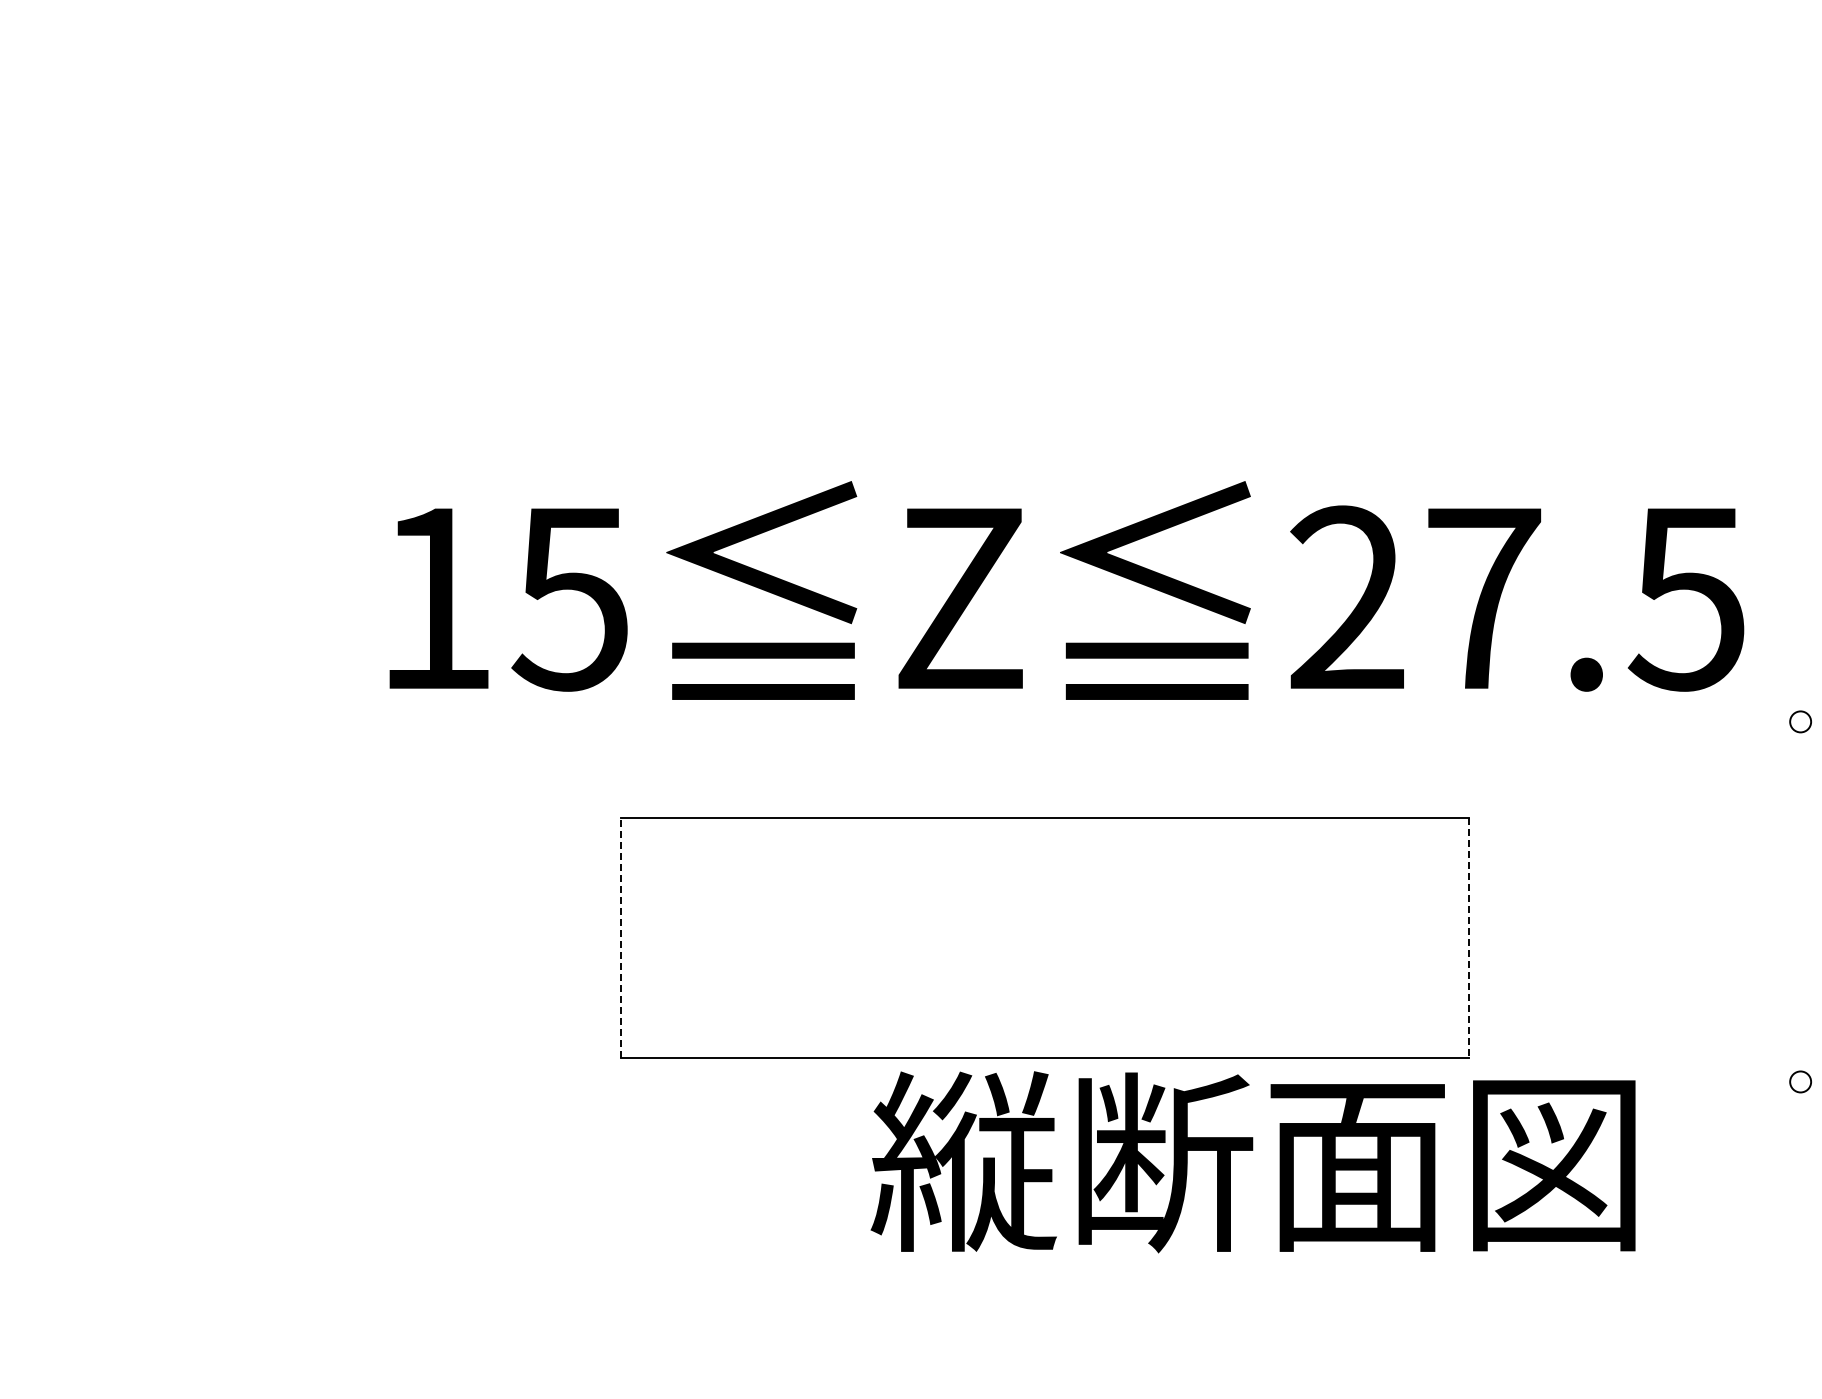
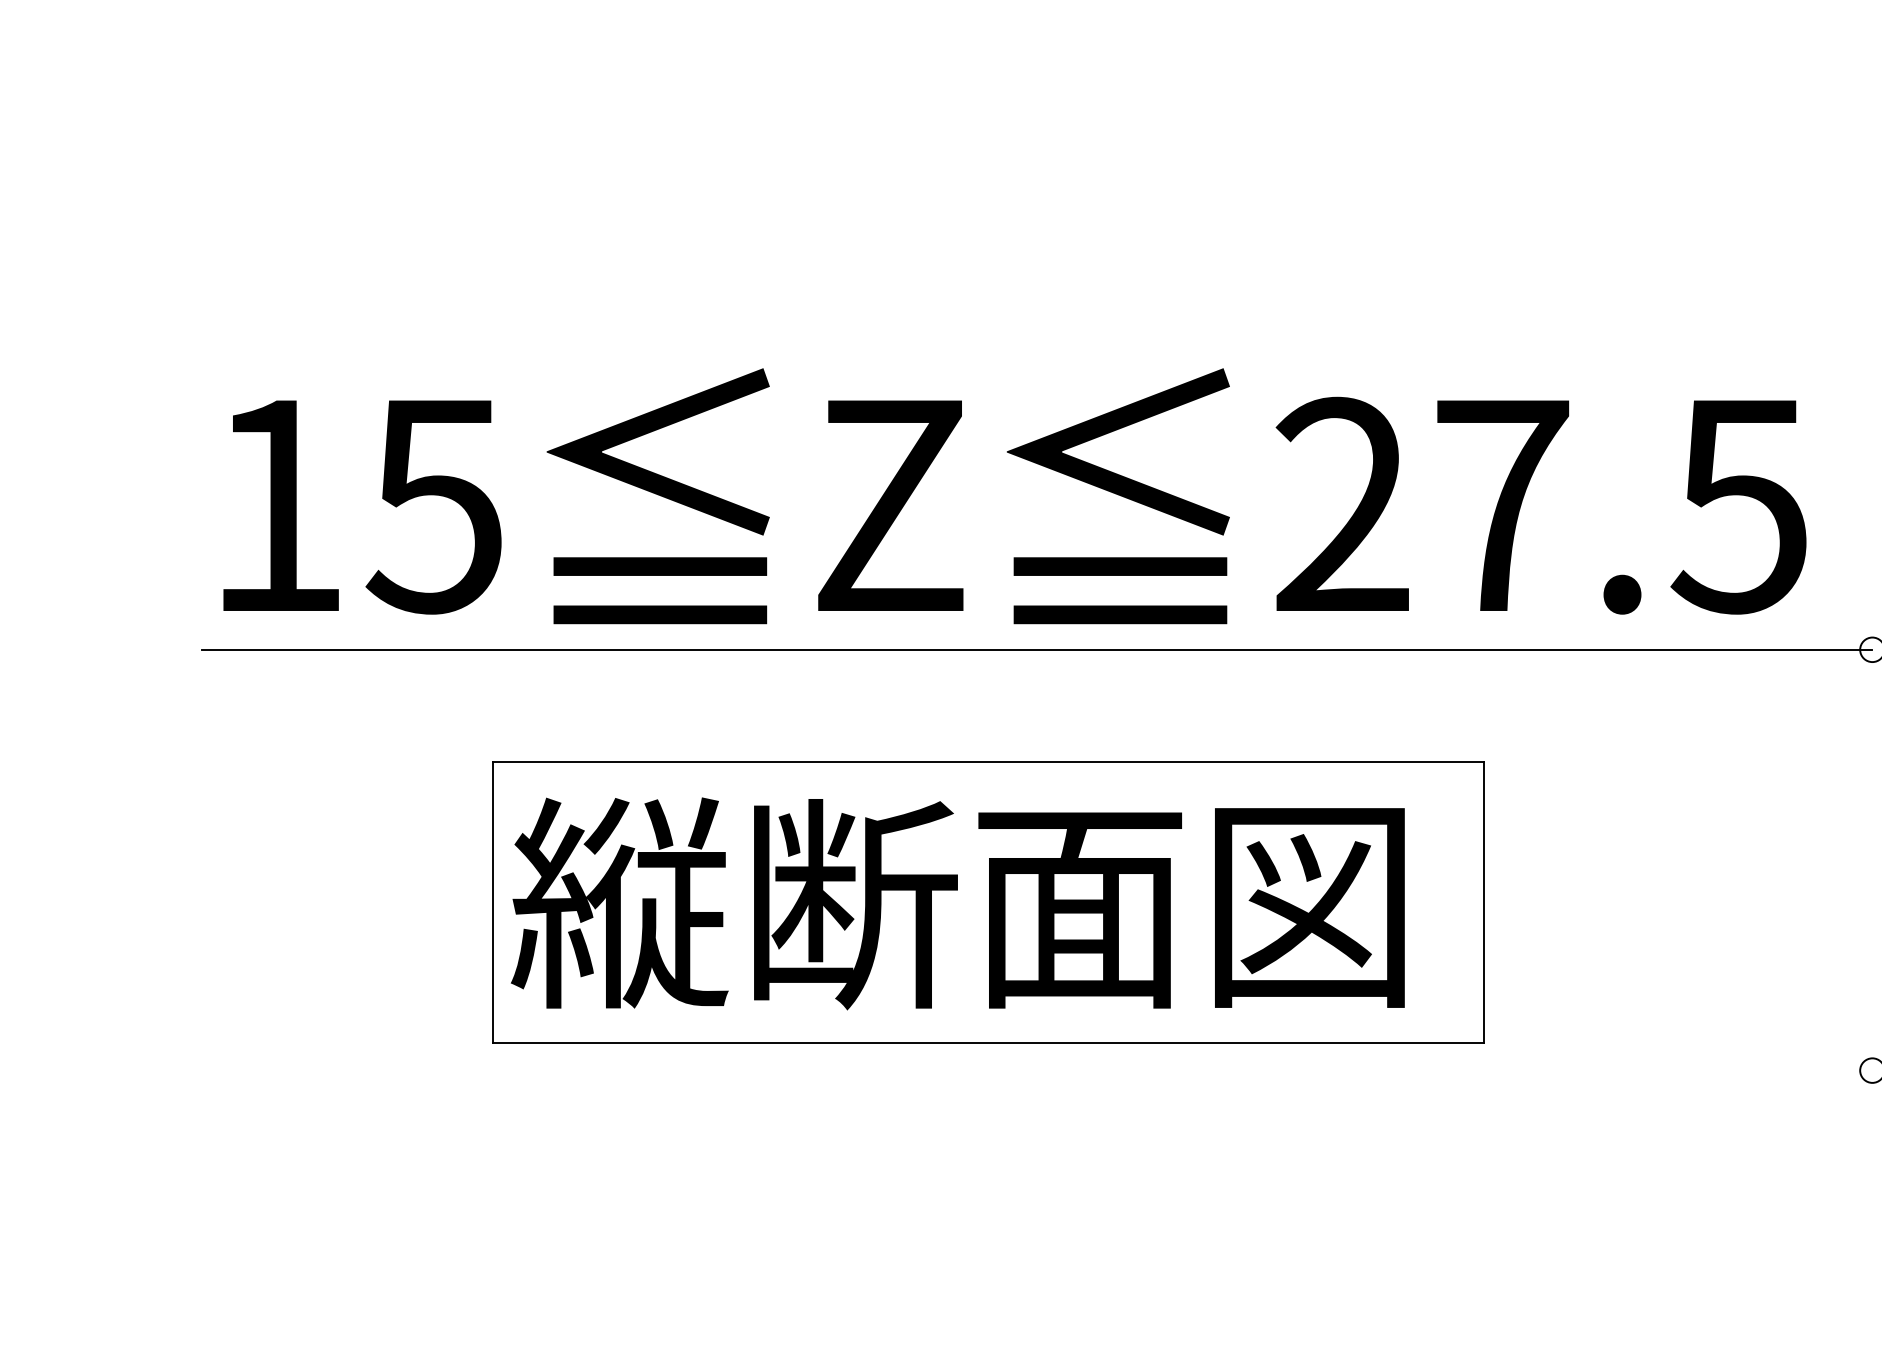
line: (1085, 721) -> (1036, 649), added
line: (620, 937) -> (493, 901), dashed -> solid
line: (1468, 938) -> (1484, 902), dashed -> solid
text: (1252, 1162) -> (957, 904), moved

